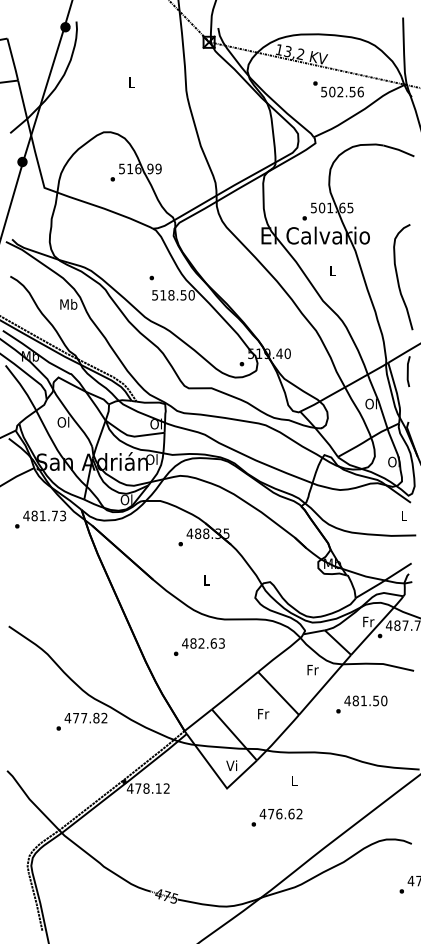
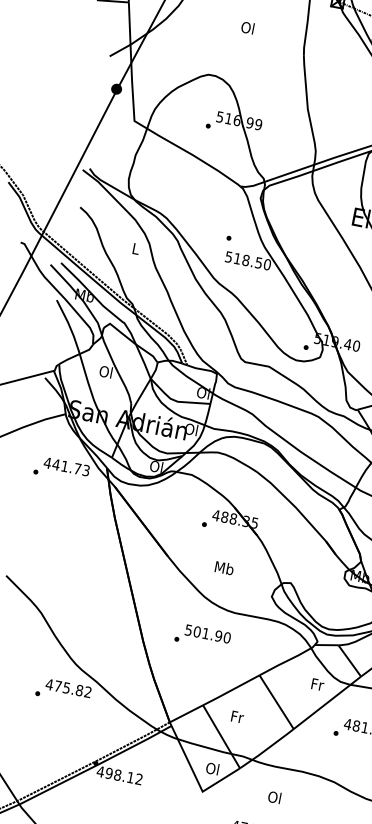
text: (131, 82) -> (247, 27), L -> Ol
text: (68, 304) -> (135, 248), Mb -> L
text: (34, 515) -> (56, 464), 481.73 -> 441.73
text: (206, 579) -> (224, 567), L -> Mb
text: (203, 643) -> (207, 634), 482.63 -> 501.90
text: (263, 714) -> (237, 717), moved
text: (84, 718) -> (66, 688), 477.82 -> 475.82
text: (231, 765) -> (212, 768), Vi -> Ol
text: (293, 780) -> (274, 797), L -> Ol
text: (138, 788) -> (109, 773), 478.12 -> 498.12

